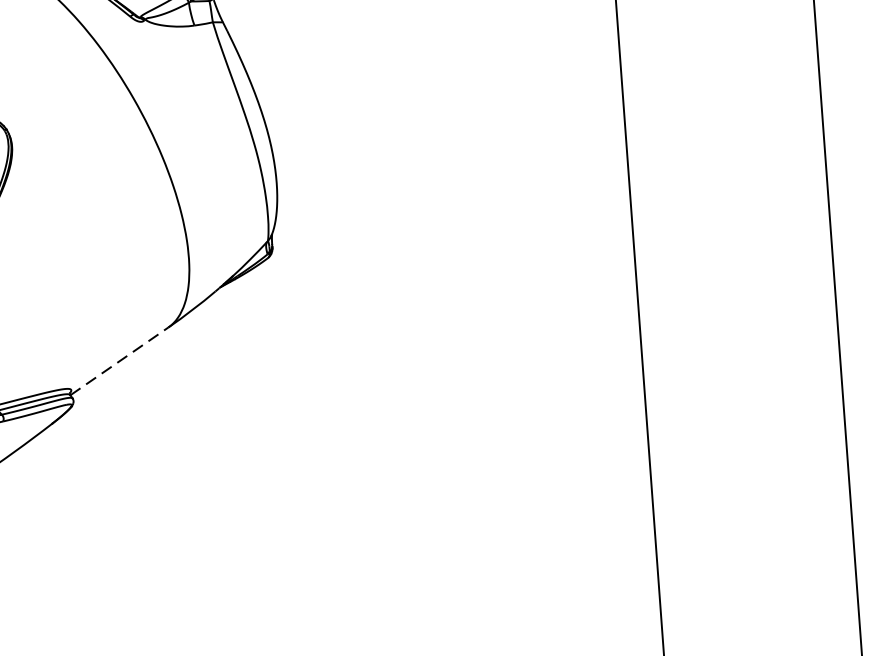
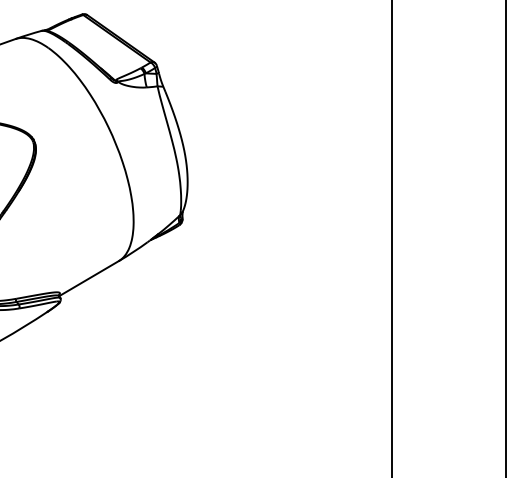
line: (120, 361) -> (89, 278), dashed -> solid

